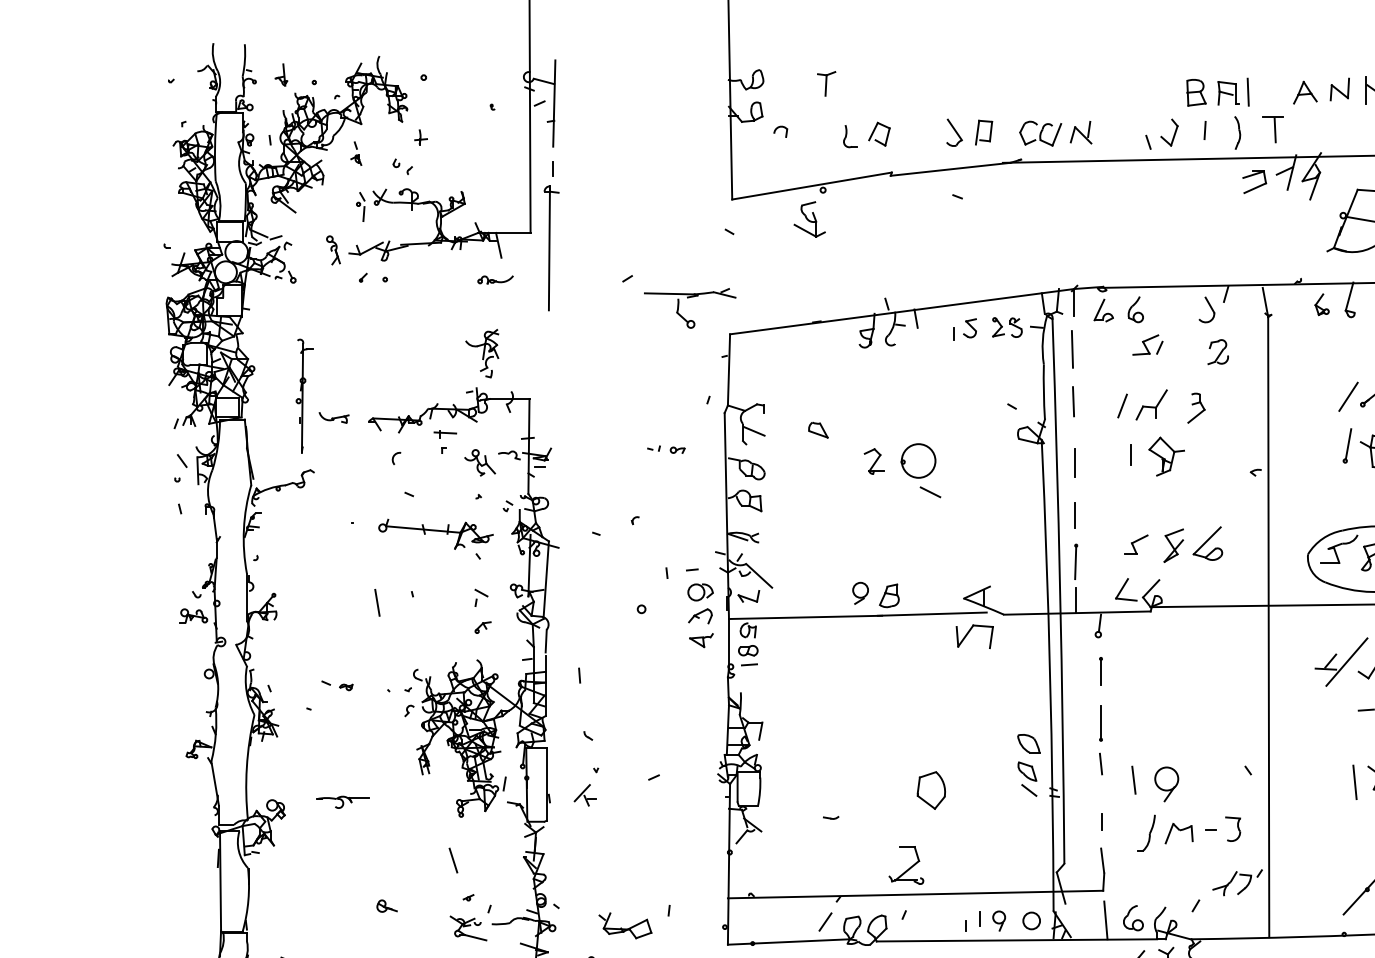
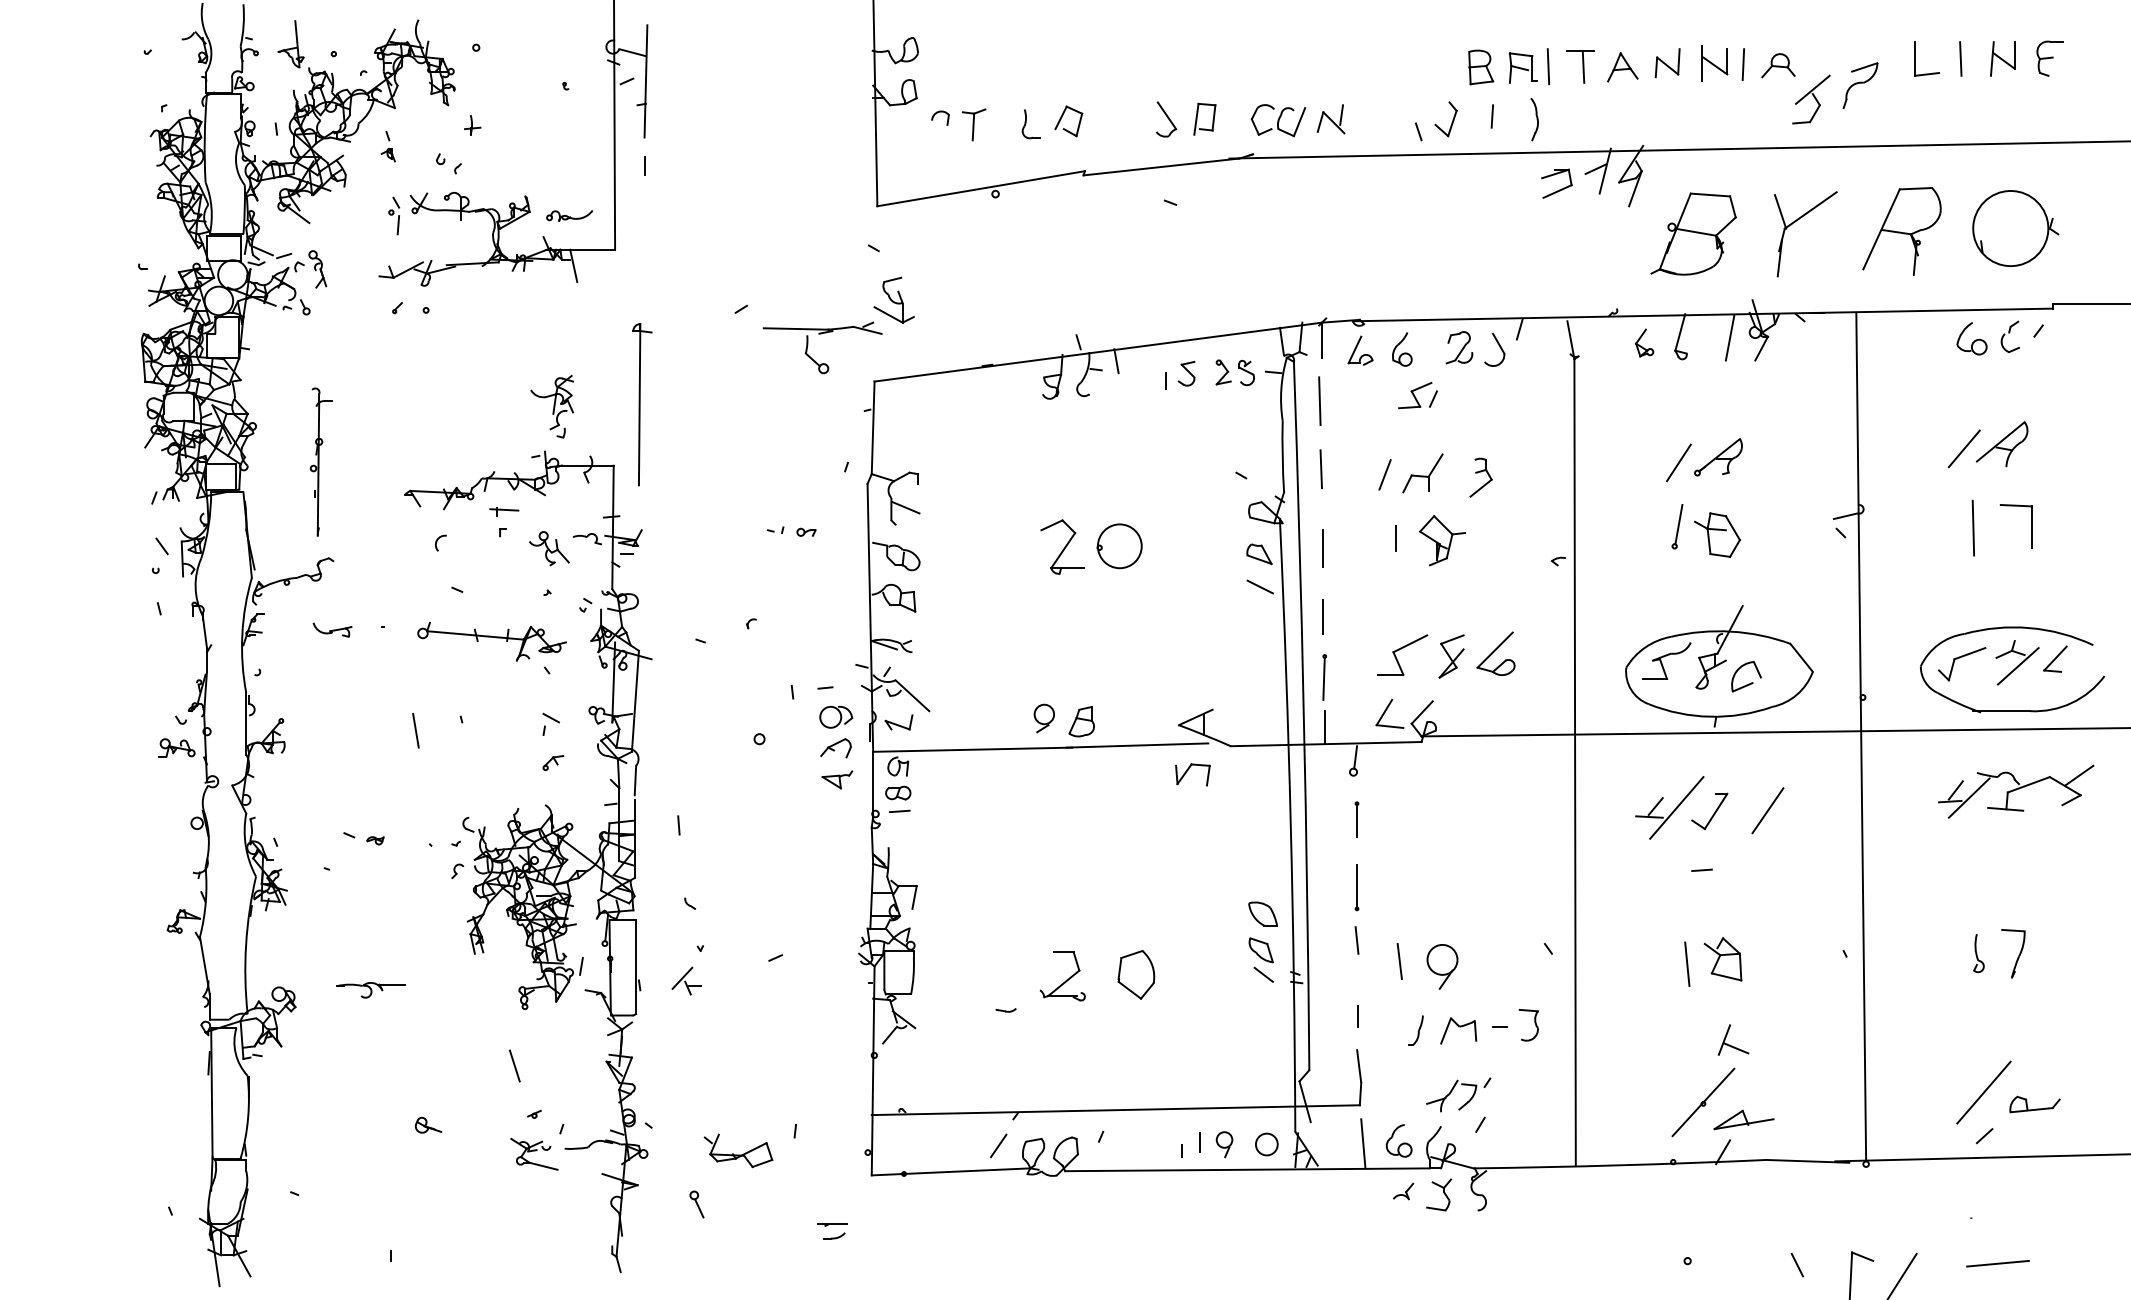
part: (280, 75) -> (290, 44), size x1.67
part: (826, 83) -> (974, 124), moved
part: (1272, 129) -> (1580, 66), moved
part: (809, 218) -> (893, 299), moved
part: (551, 248) -> (642, 404), moved
part: (333, 250) -> (317, 269), moved
part: (495, 279) -> (569, 215), moved
part: (1218, 351) -> (1459, 347), moved
part: (334, 417) -> (332, 629), moved
part: (818, 429) -> (1259, 553), moved
part: (874, 461) -> (1062, 546), size x1.67
line: (929, 491) -> (1259, 586), moved
part: (1135, 544) -> (1402, 654), size x1.67
part: (974, 636) -> (1192, 774), size x0.71
part: (1145, 833) -> (1415, 1030), size x0.62
part: (906, 865) -> (1062, 976), moved
part: (1232, 880) -> (1452, 1091), moved

